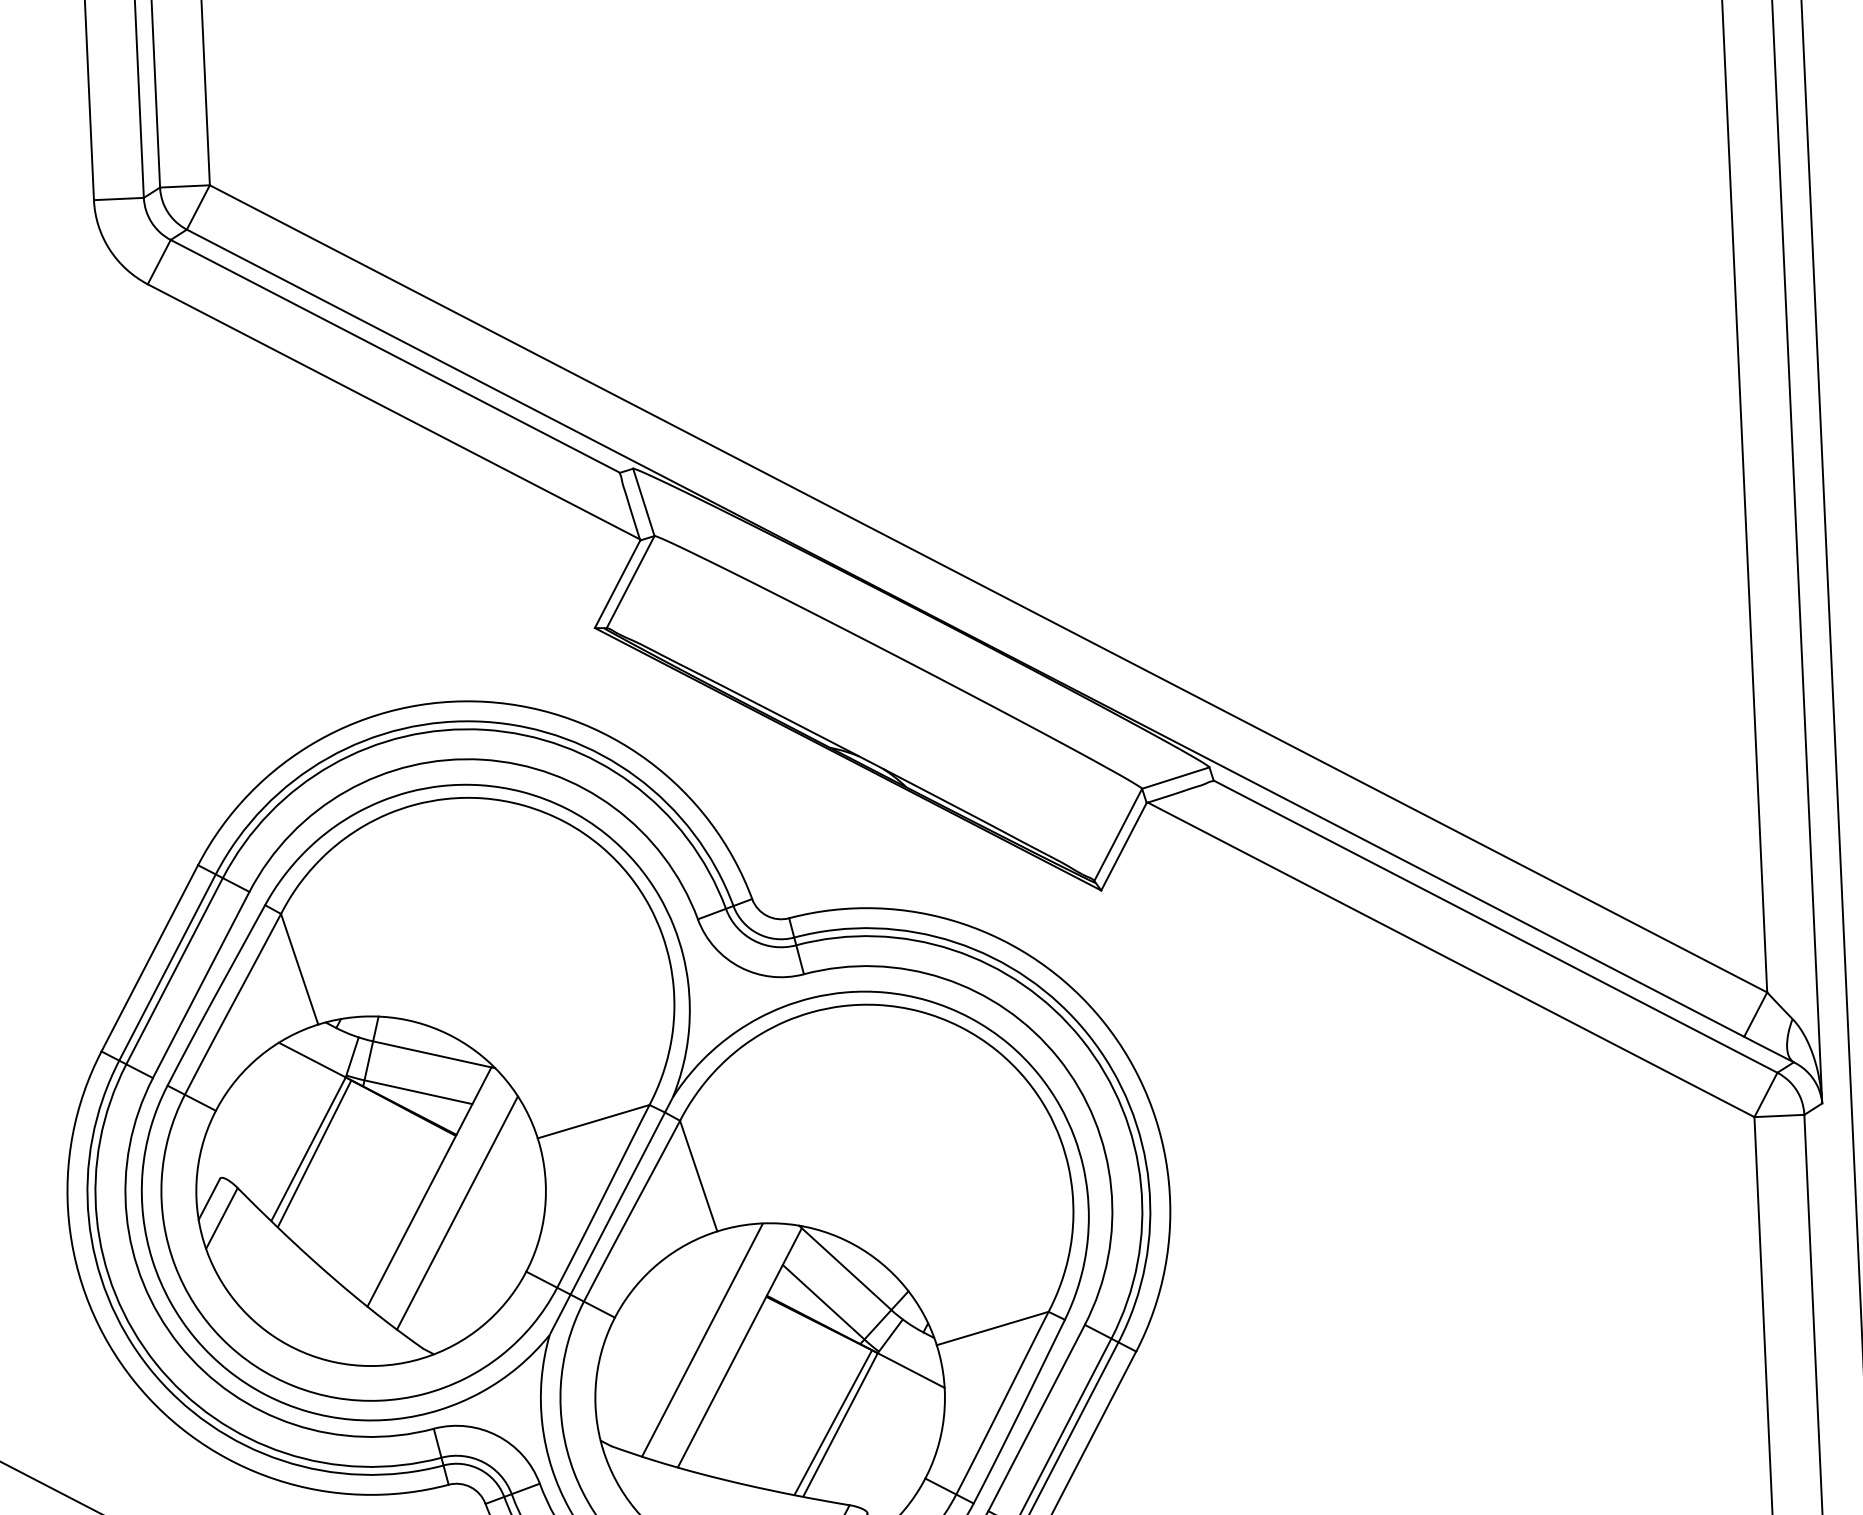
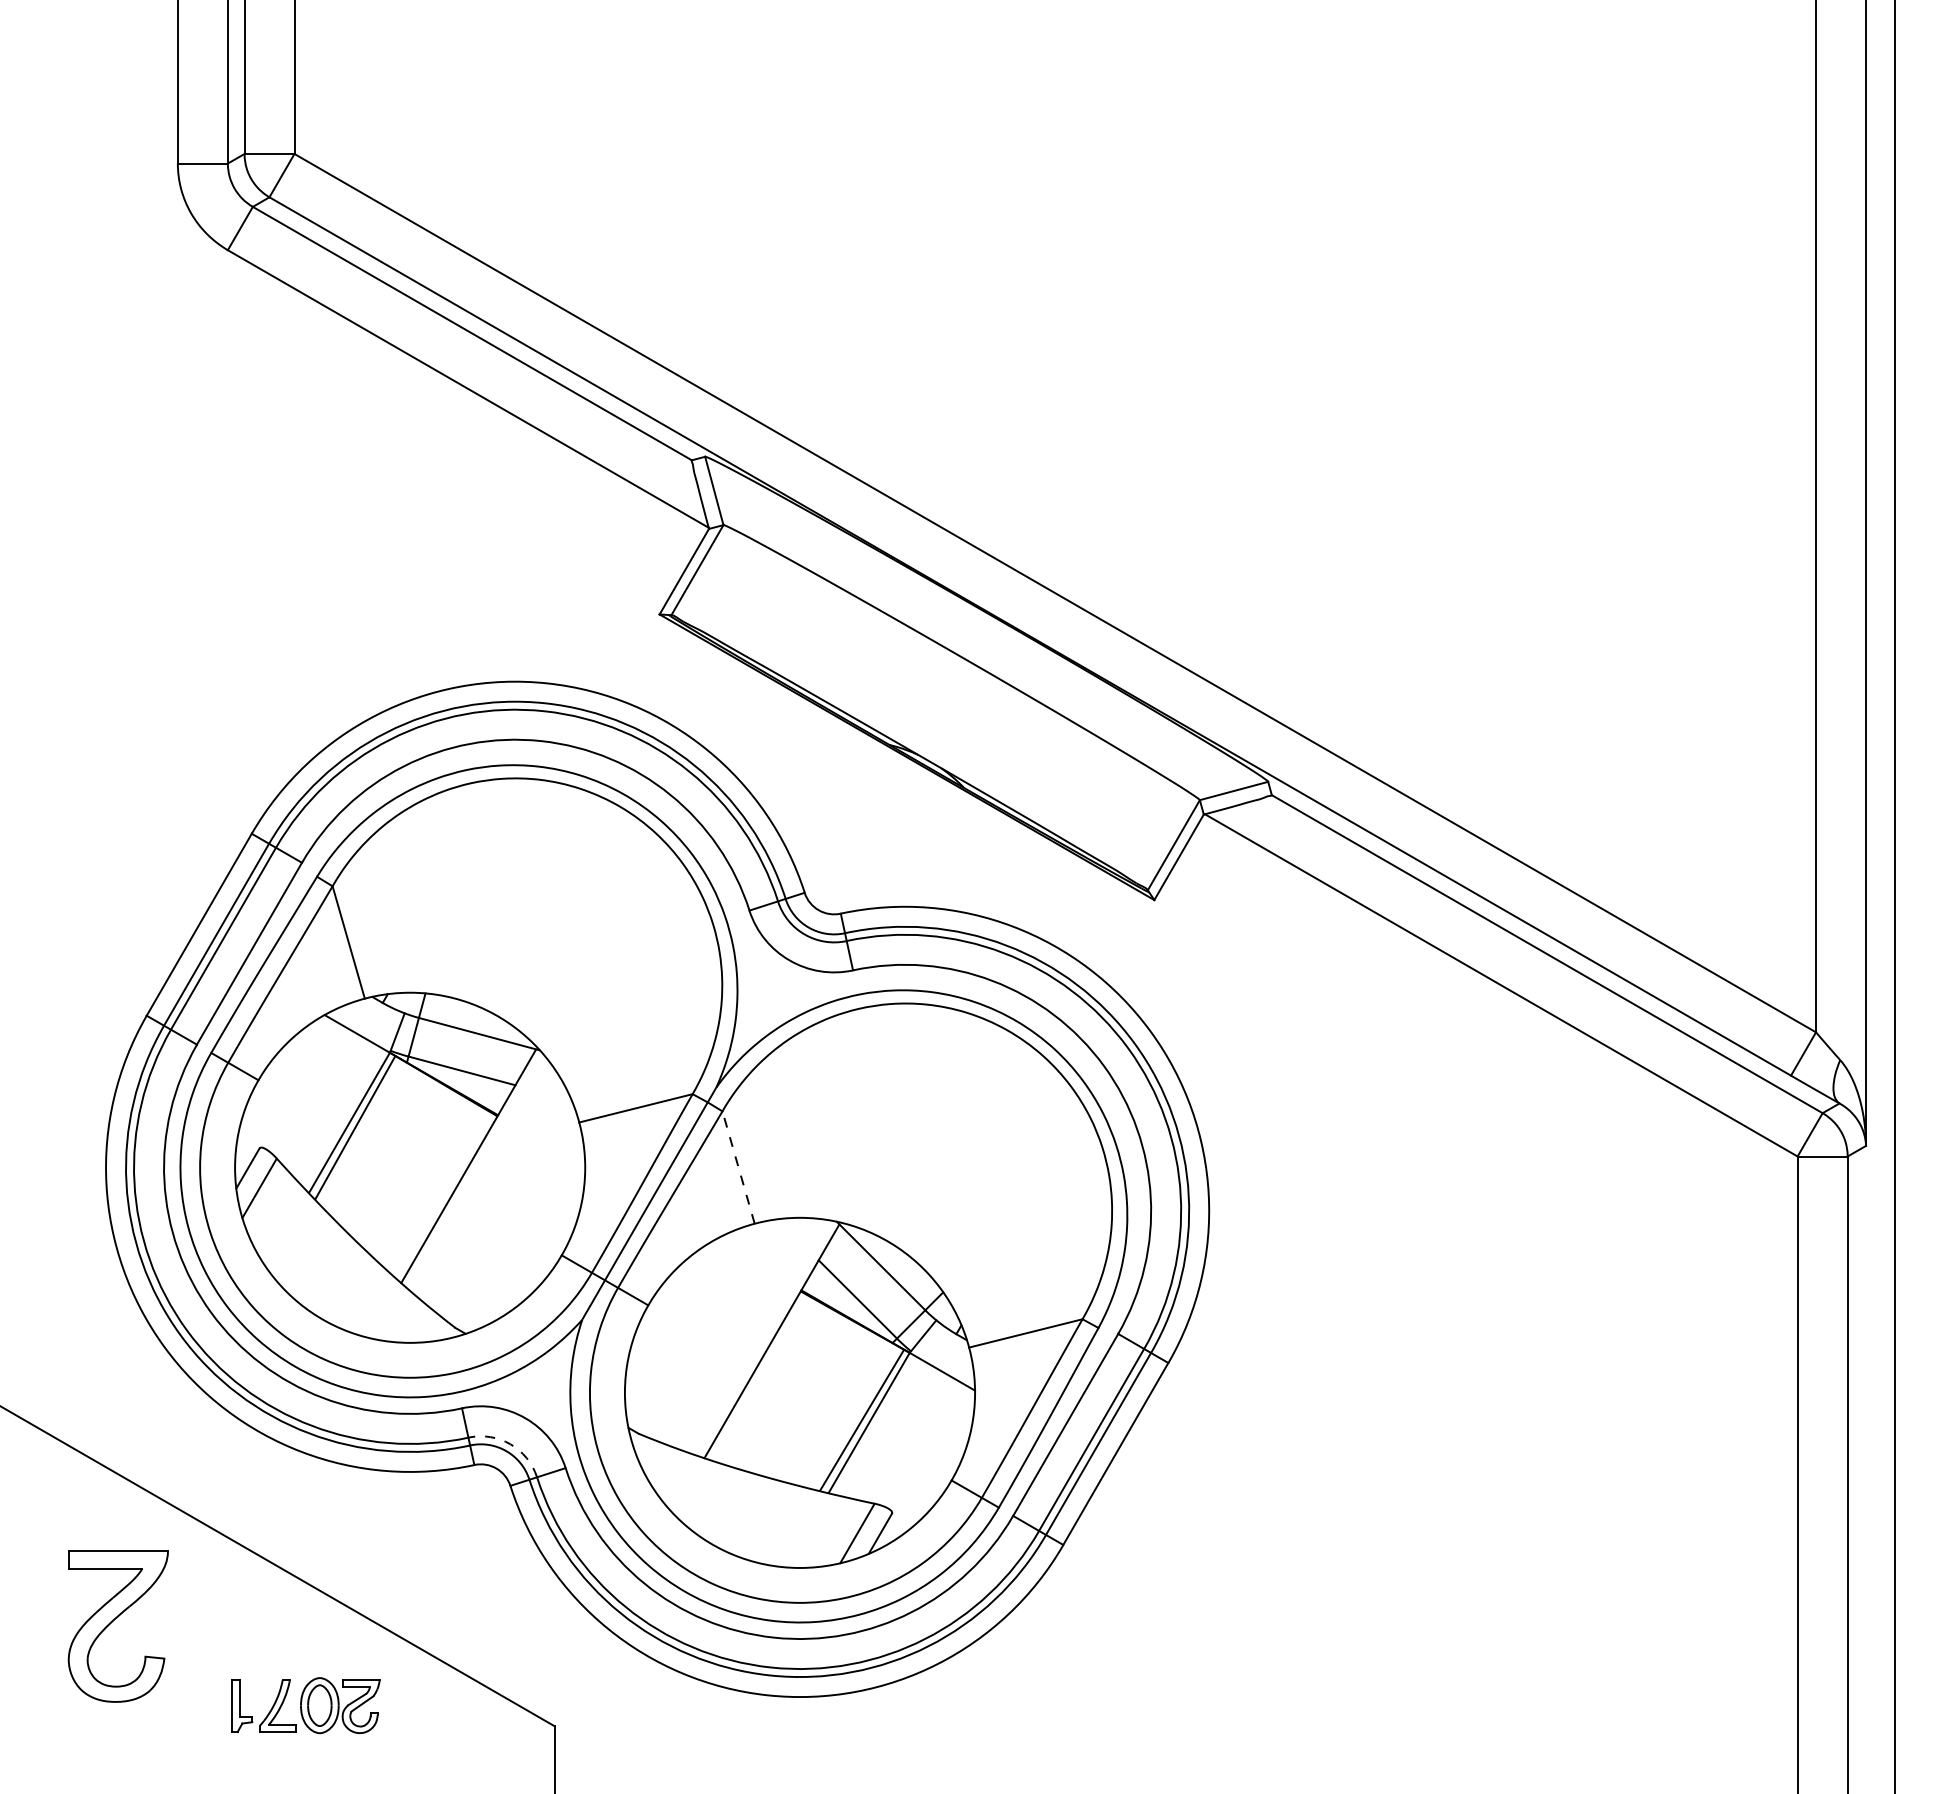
line: (698, 1176) -> (738, 1167), solid -> dashed
line: (457, 1212) -> (495, 1193), removed
line: (702, 1339) -> (734, 1331), removed
arc: (483, 1462) -> (510, 1444), solid -> dashed

